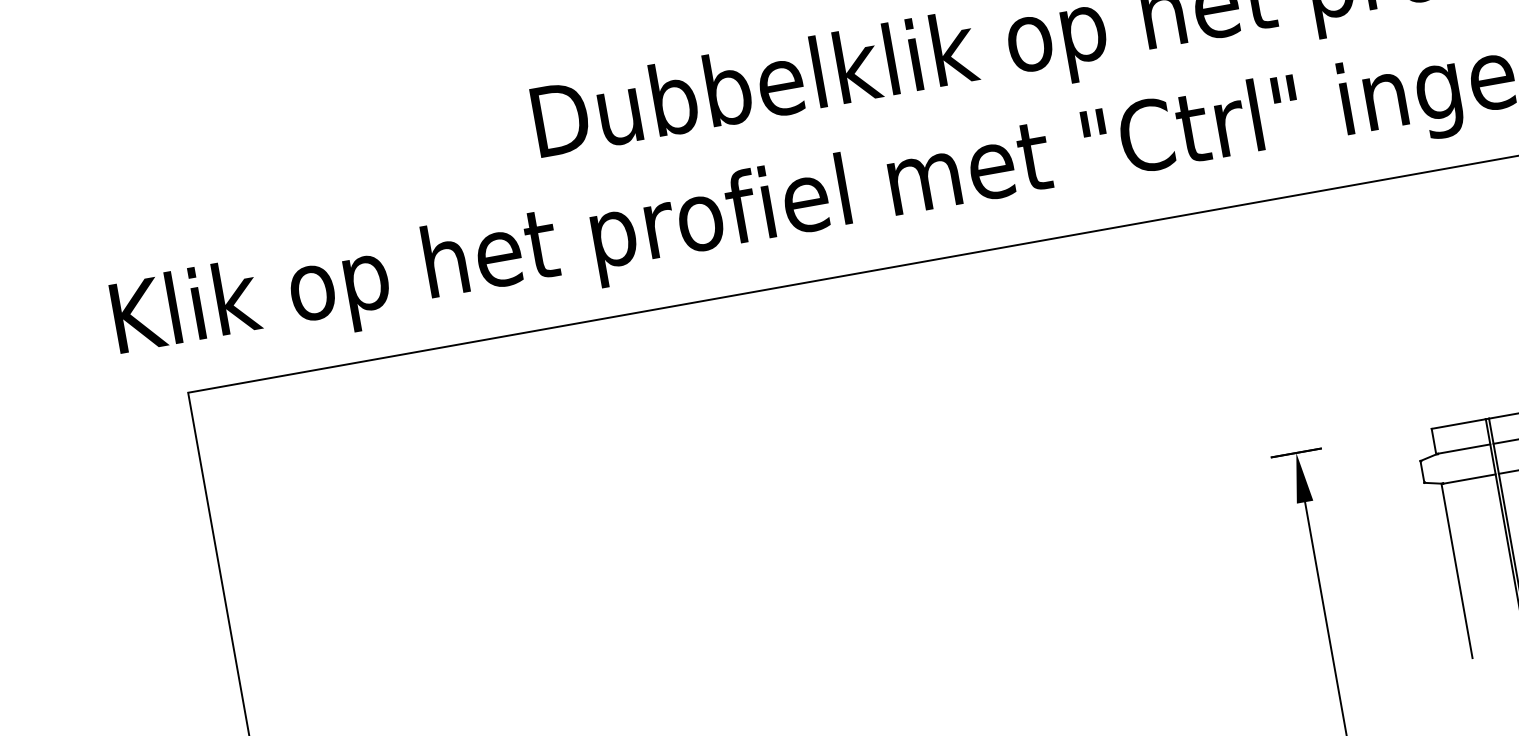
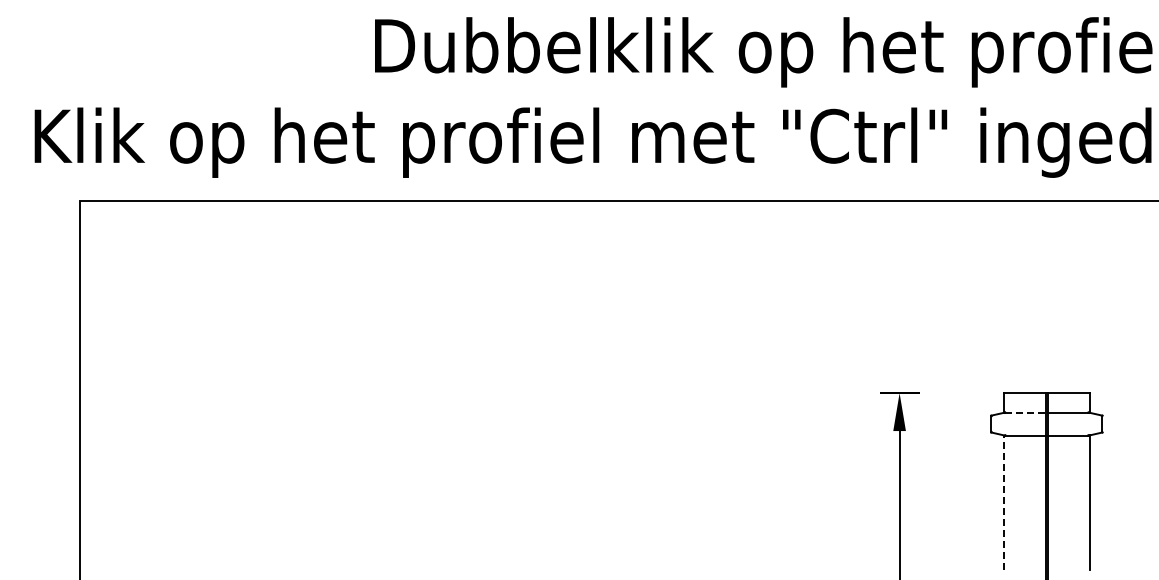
line: (1464, 448) -> (1025, 412), solid -> dashed
line: (1456, 570) -> (1003, 502), solid -> dashed

